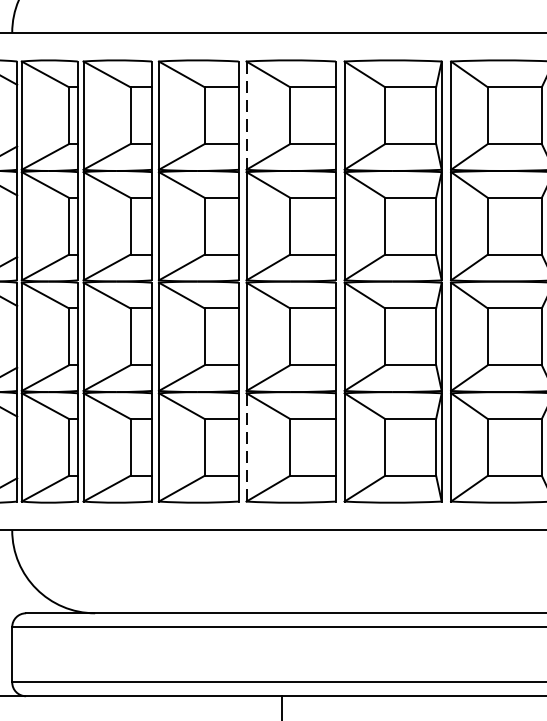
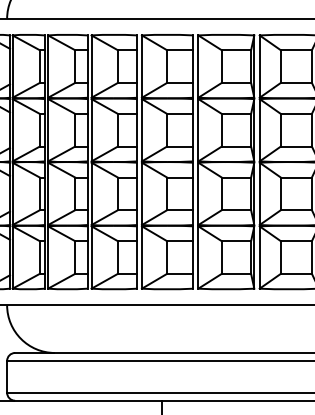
line: (245, 115) -> (141, 66), dashed -> solid
line: (245, 447) -> (141, 257), dashed -> solid

